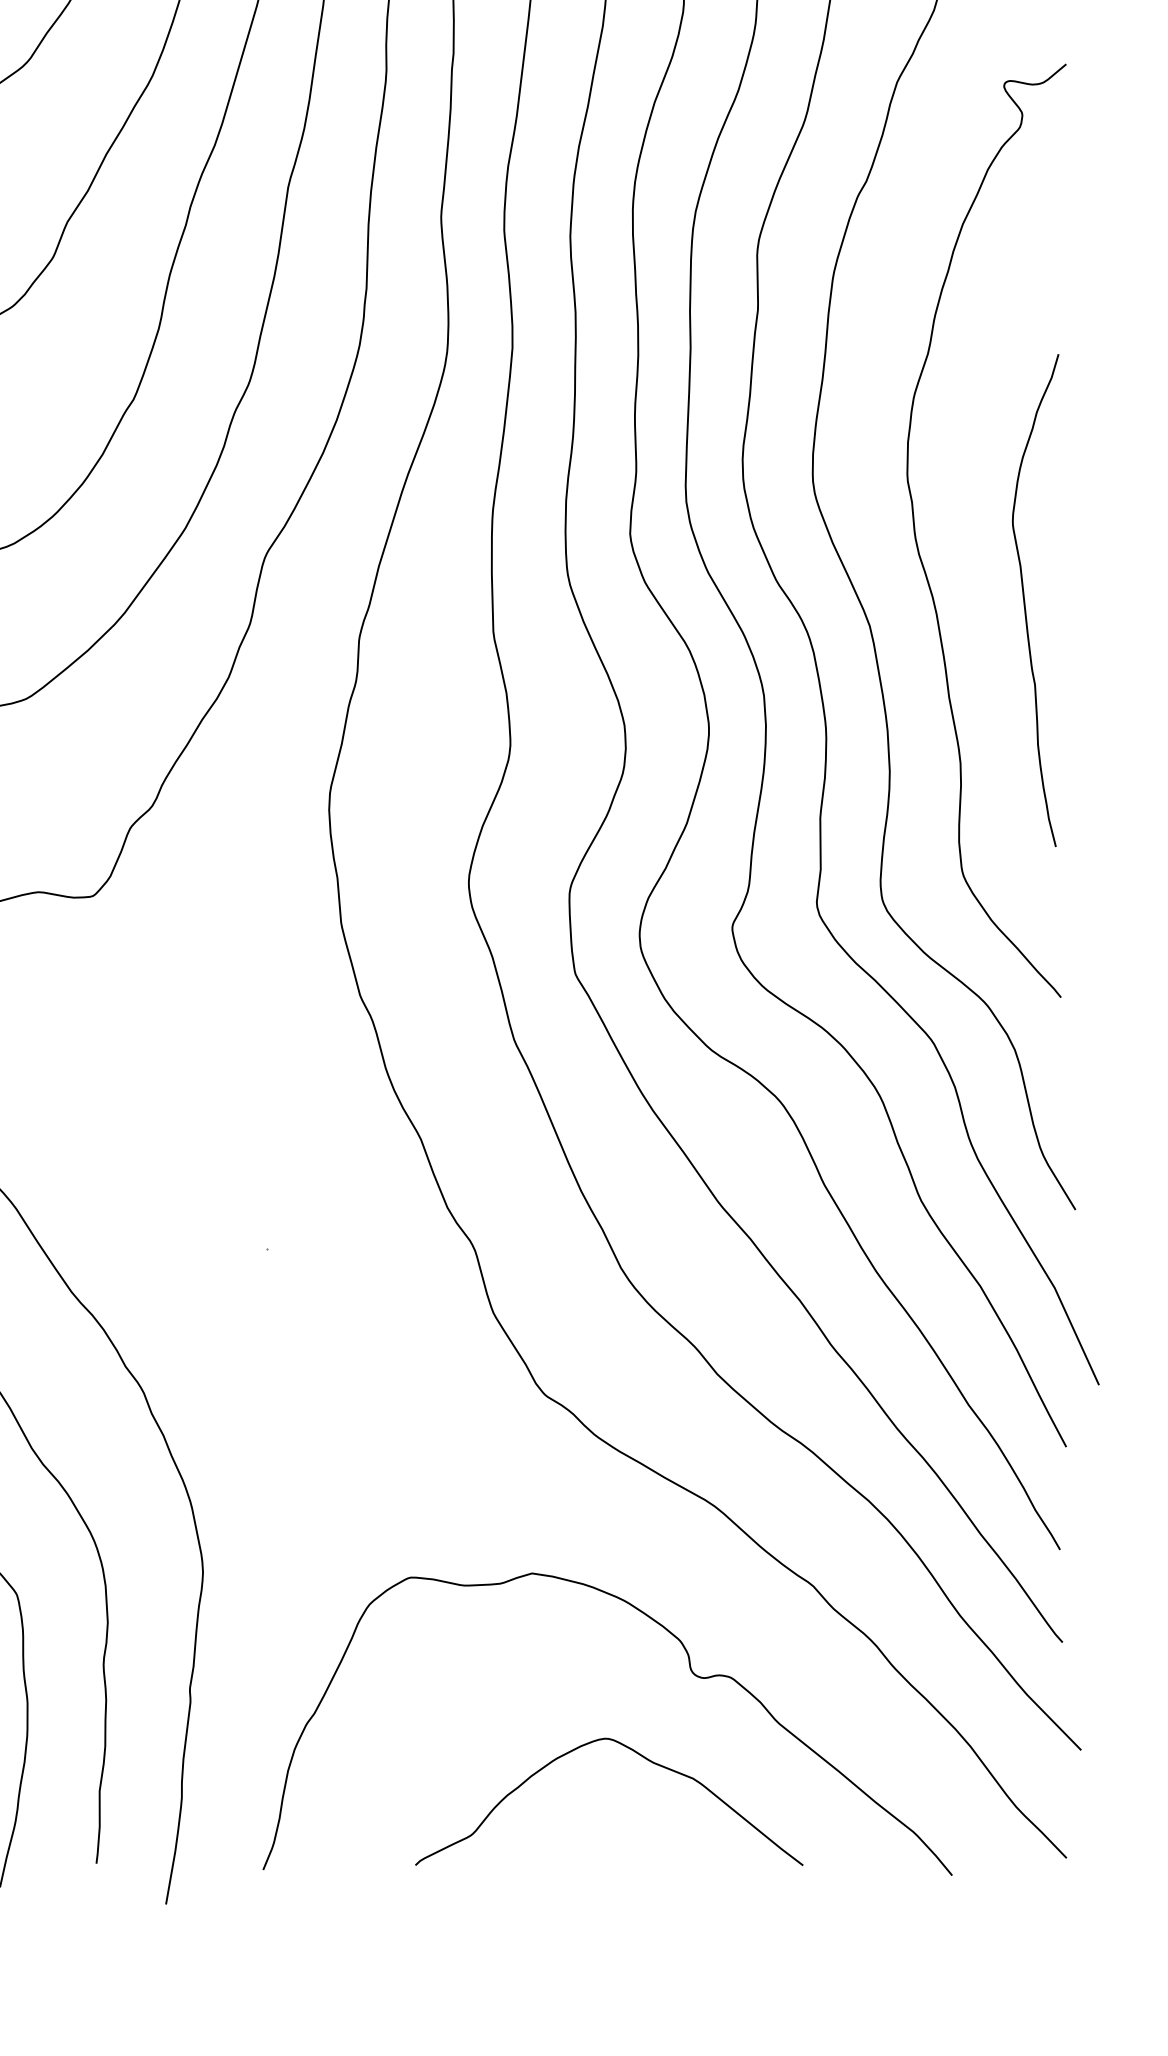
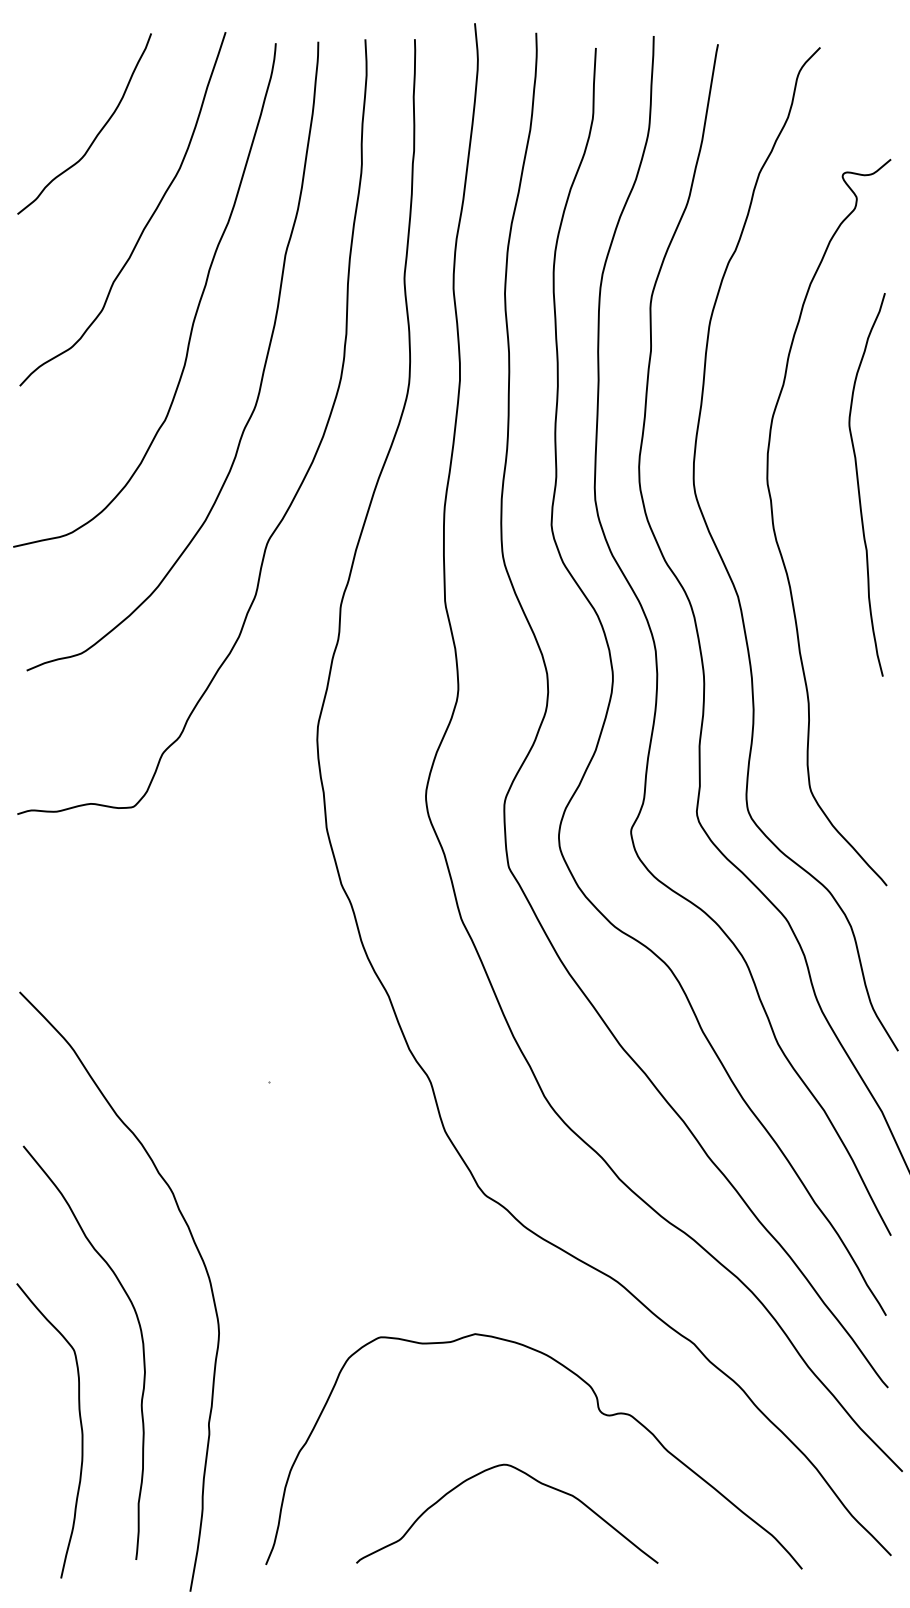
curve: (1025, 600) -> (859, 484), moved
curve: (637, 1755) -> (529, 1477), moved

